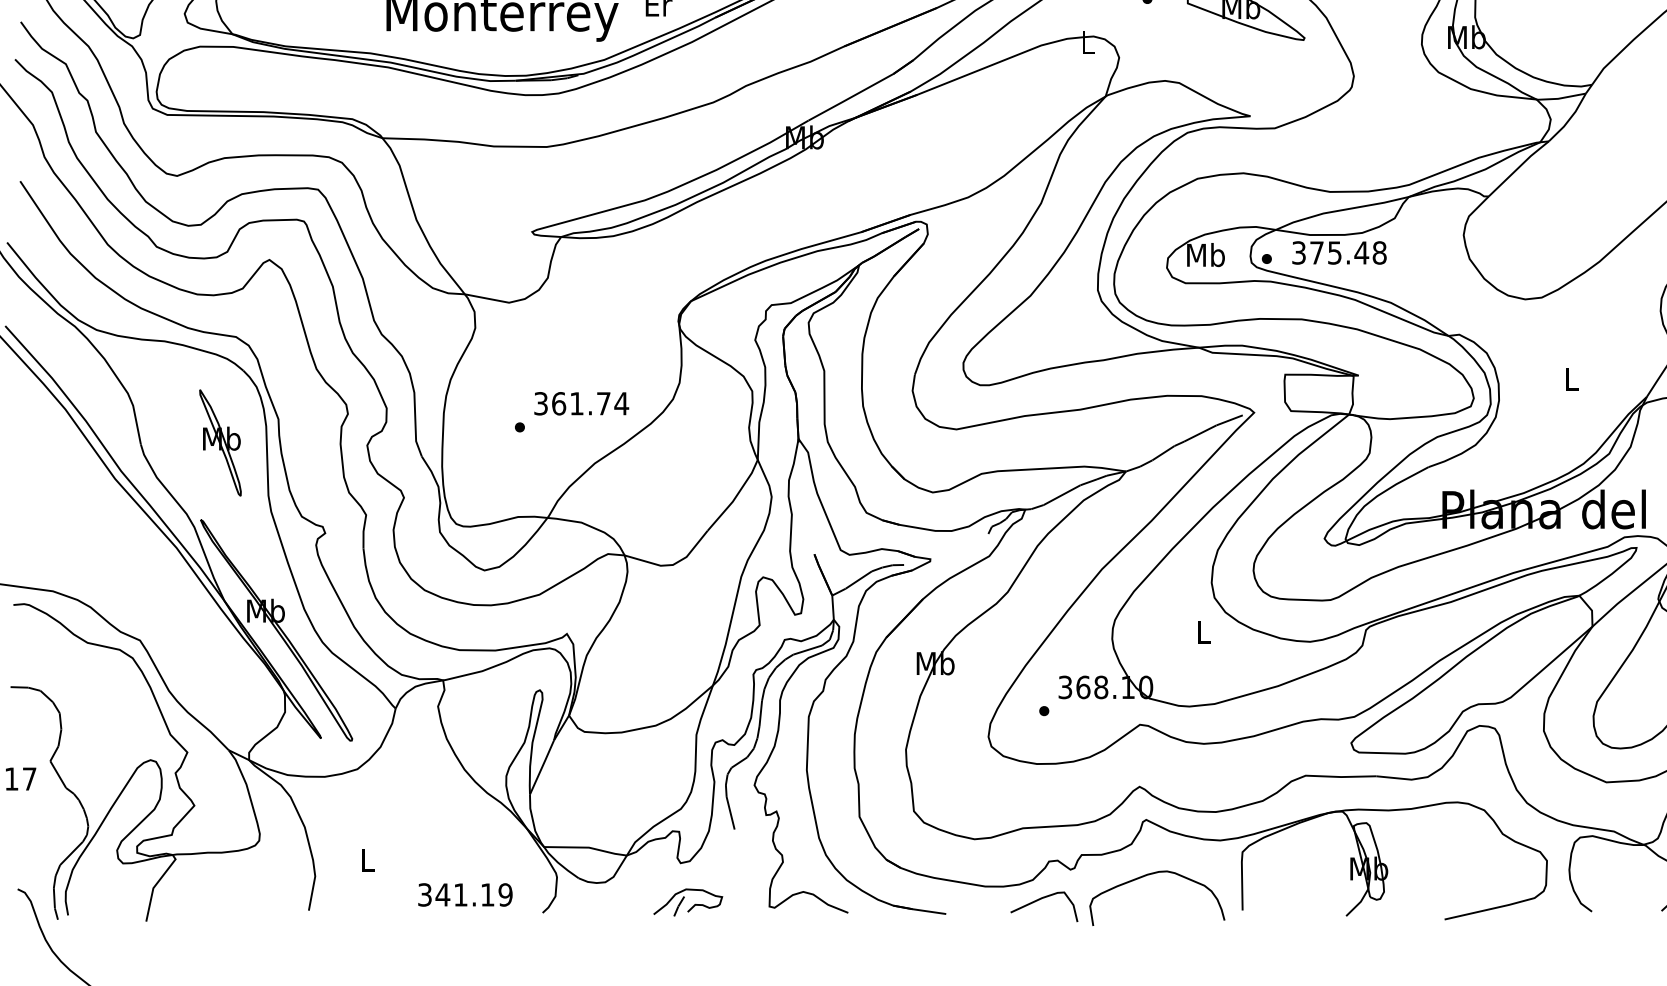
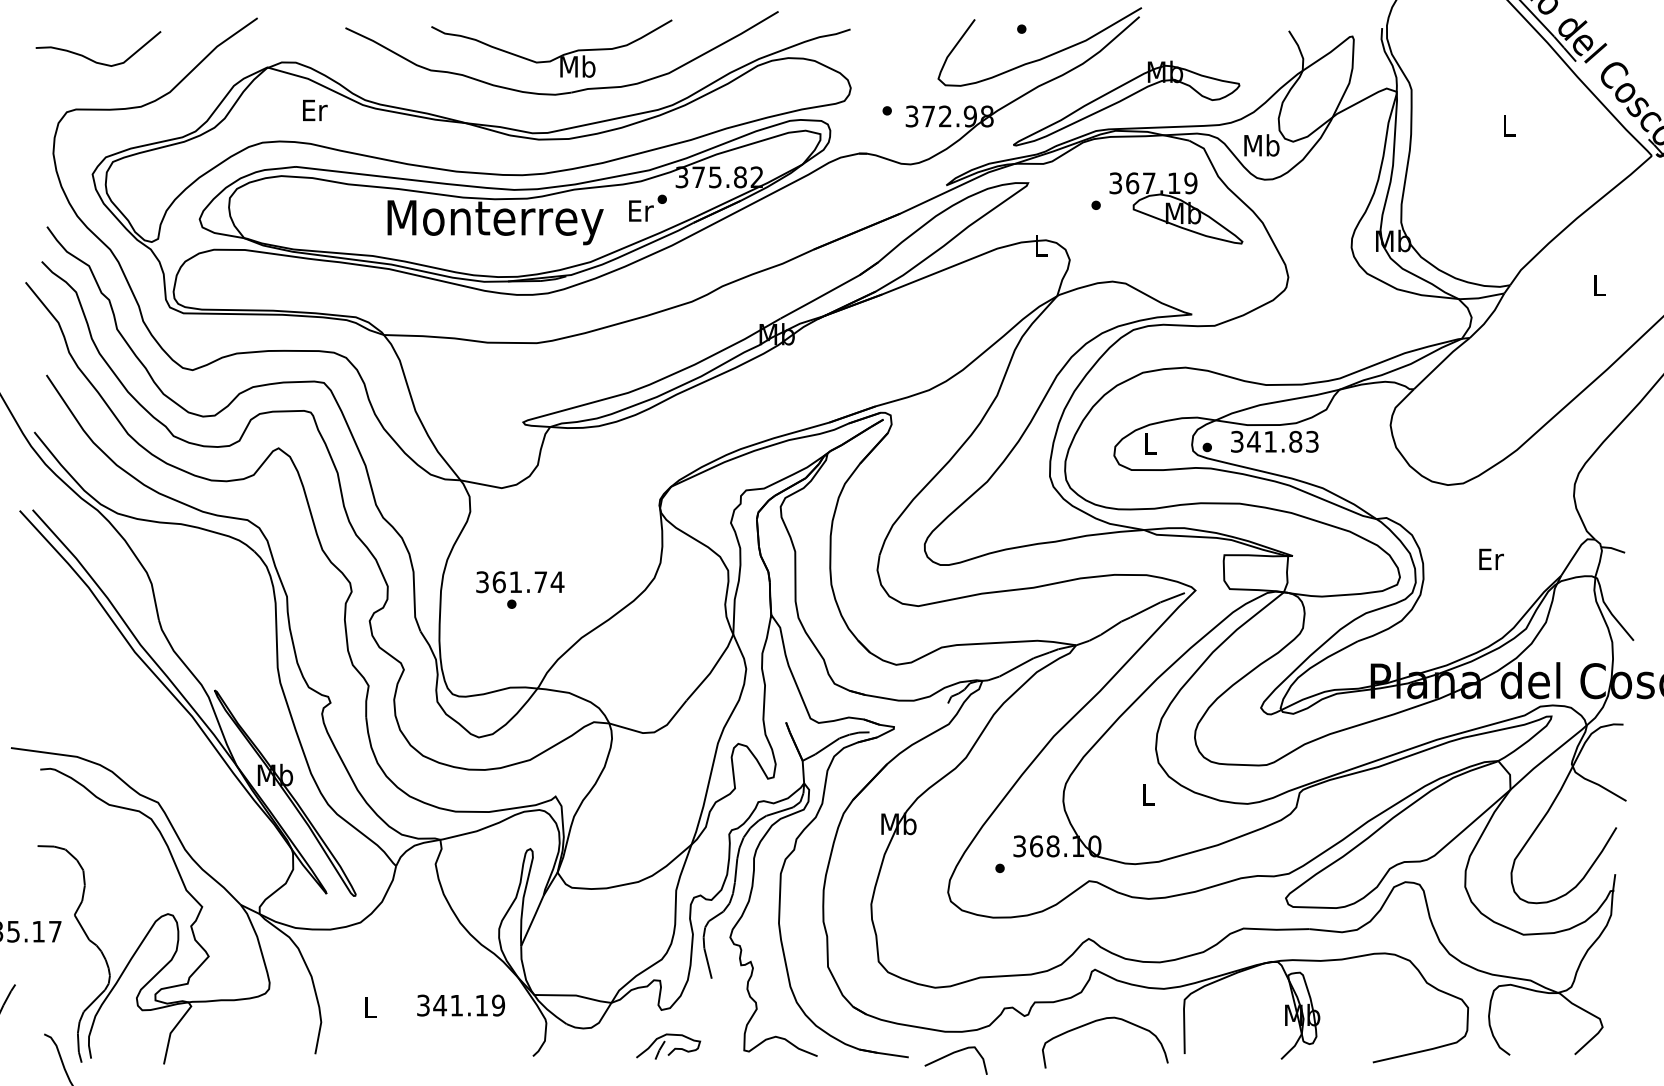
text: (1347, 252) -> (1282, 441), 375.48 -> 341.83
text: (1205, 254) -> (1150, 443), Mb -> L
text: (1572, 378) -> (1491, 558), L -> Er
text: (581, 404) -> (520, 582), moved
part: (219, 442) -> (232, 618), removed
text: (464, 894) -> (460, 1005), moved
curve: (1040, 900) -> (952, 1054), moved

